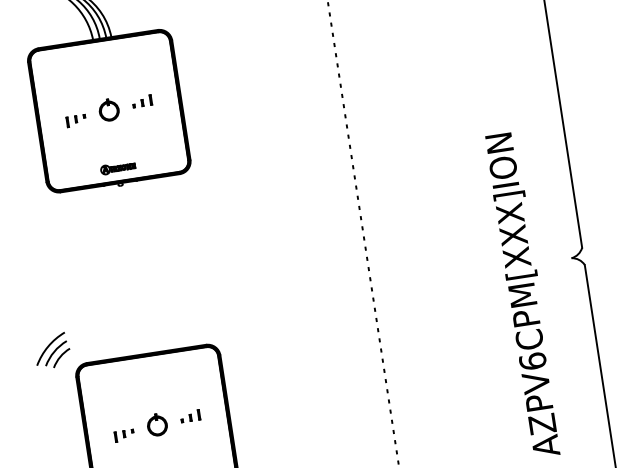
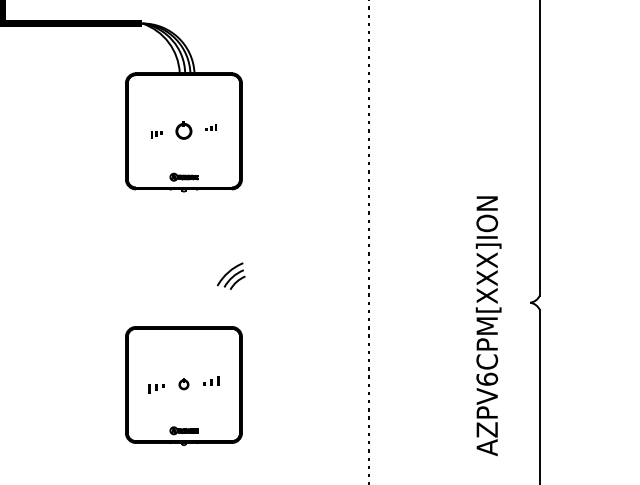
part: (142, 101) -> (211, 127), size x0.7
part: (75, 120) -> (156, 134), size x0.7
part: (51, 350) -> (230, 275), moved
part: (156, 425) -> (183, 384), size x0.6

